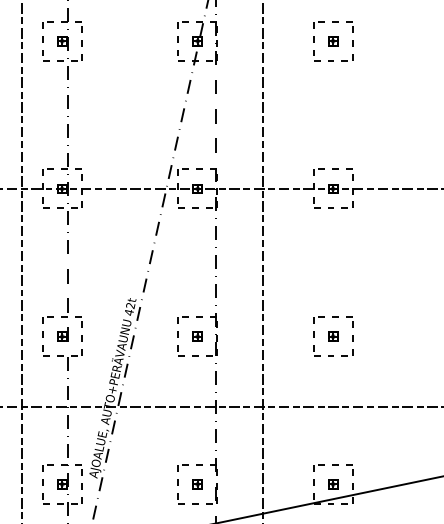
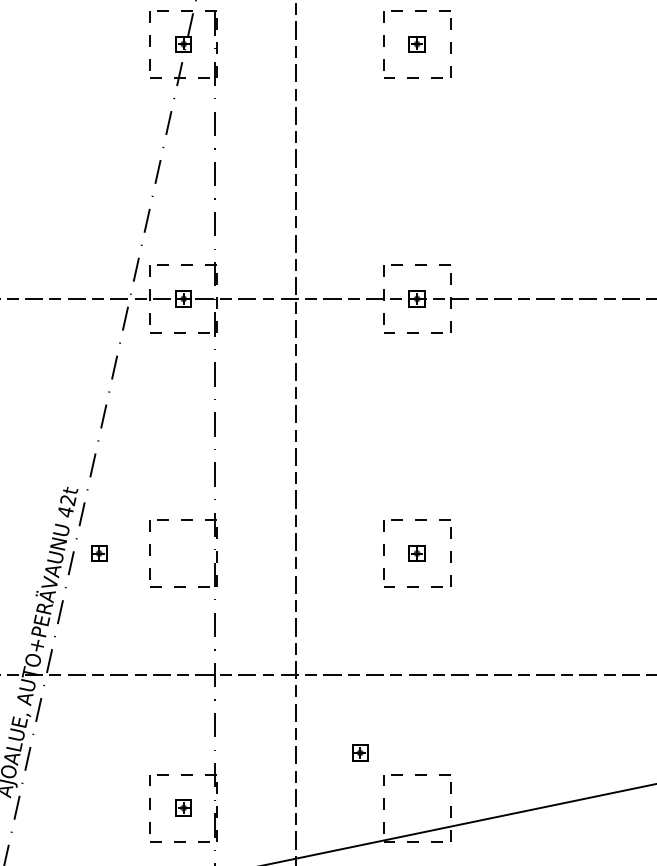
part: (197, 336) -> (98, 553), moved
part: (333, 484) -> (360, 753), moved

